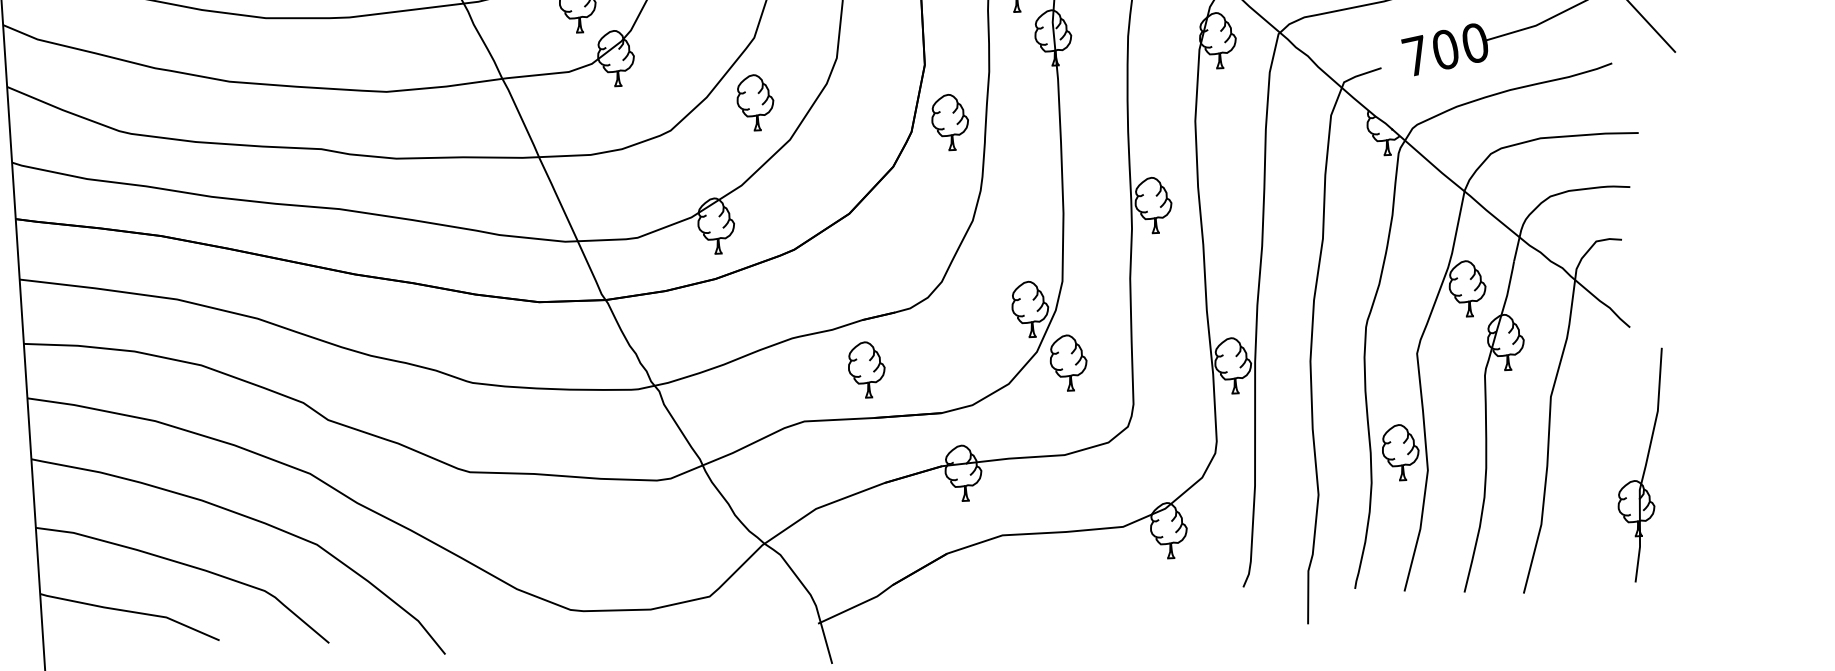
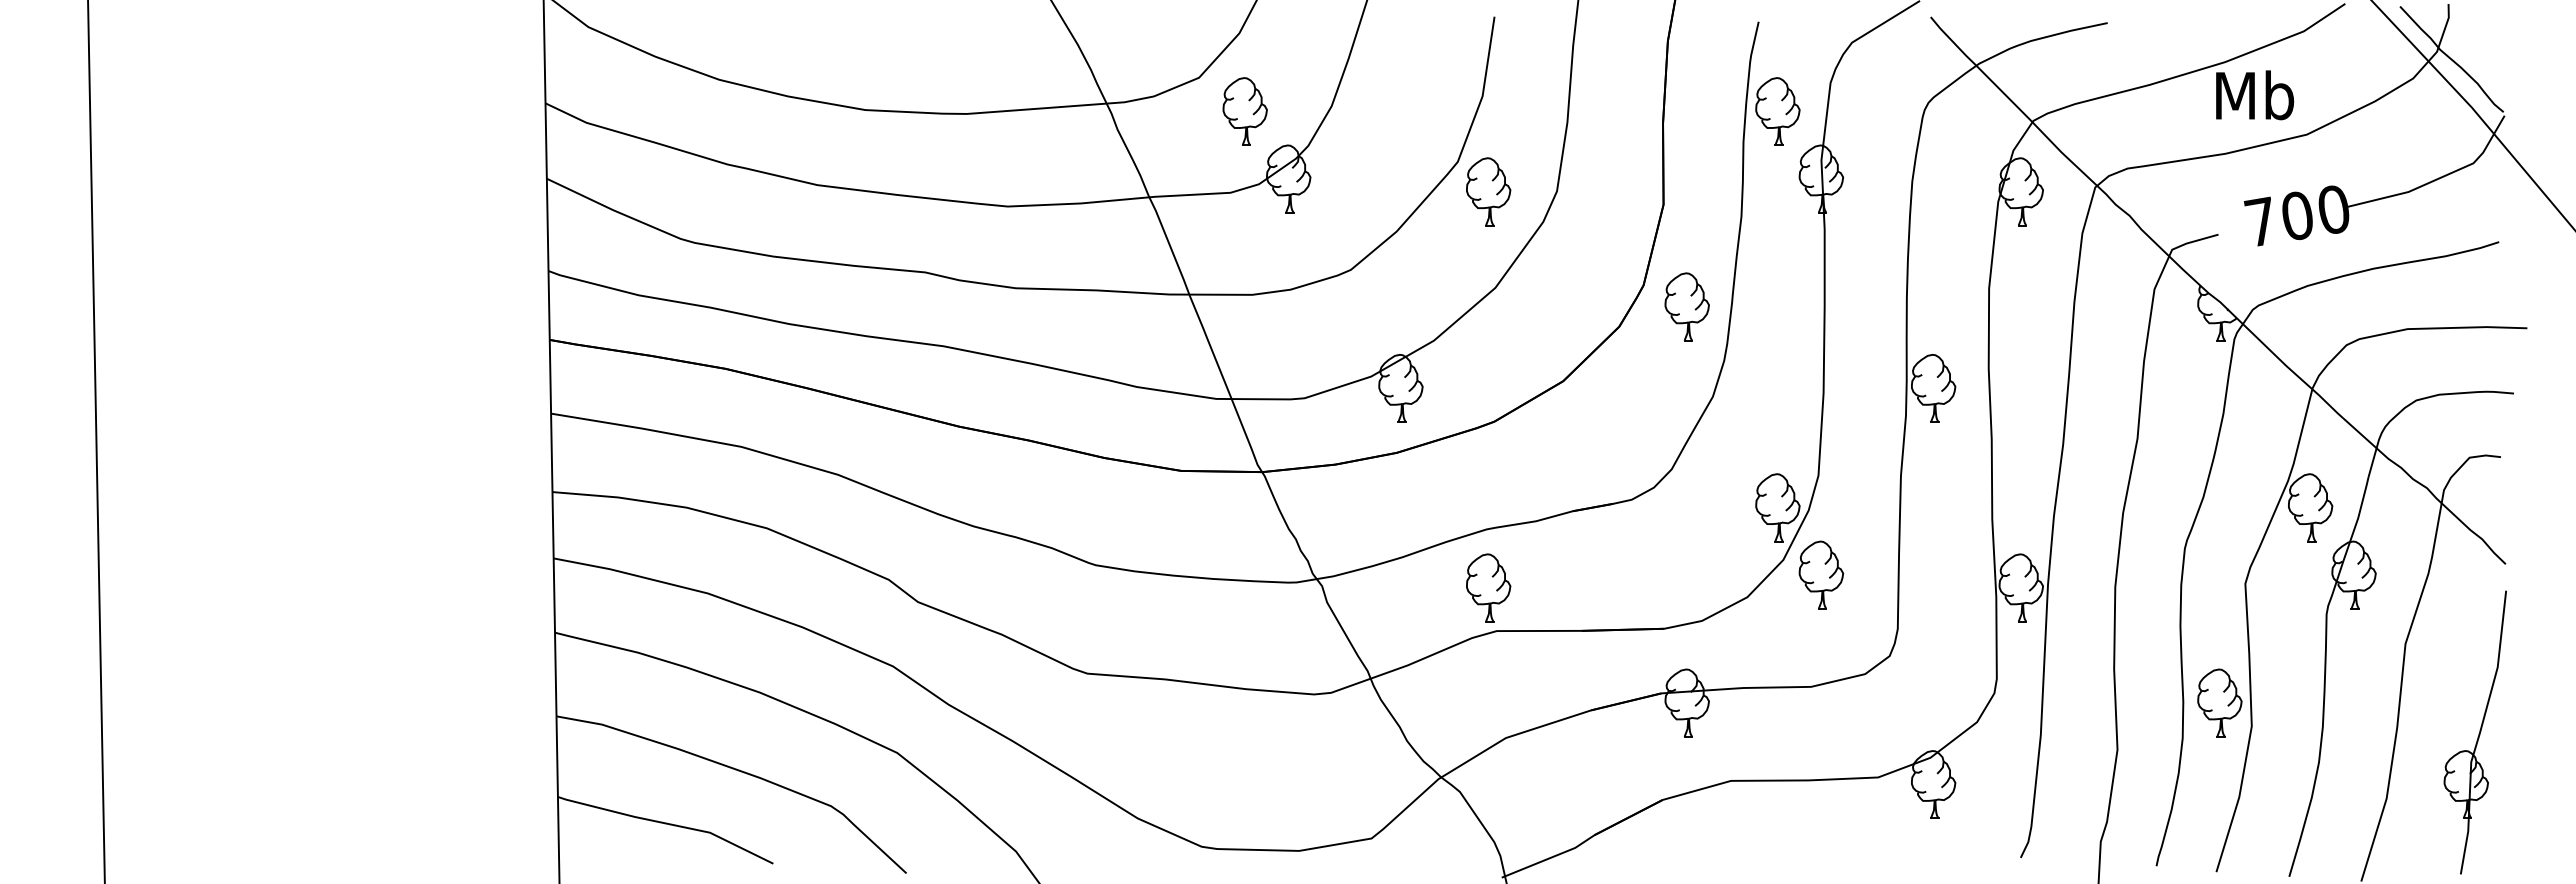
part: (755, 102) -> (1488, 191), moved
part: (949, 122) -> (1686, 306), moved
part: (866, 369) -> (1488, 587), moved
part: (1641, 465) -> (2474, 732), moved

